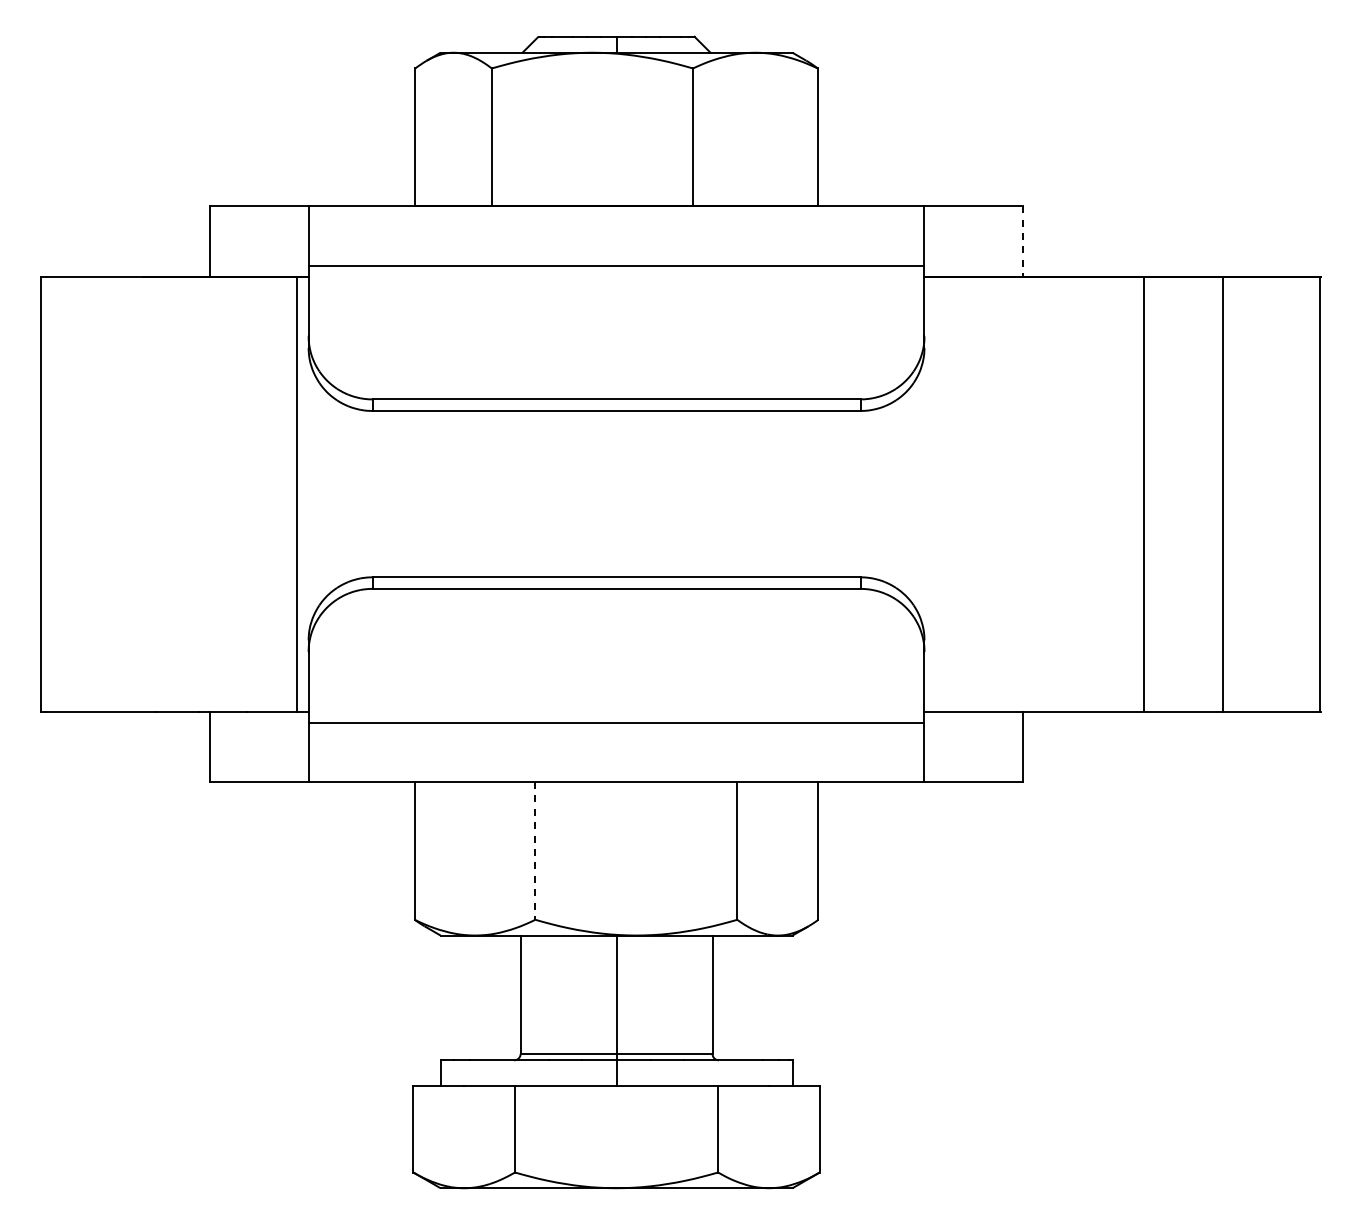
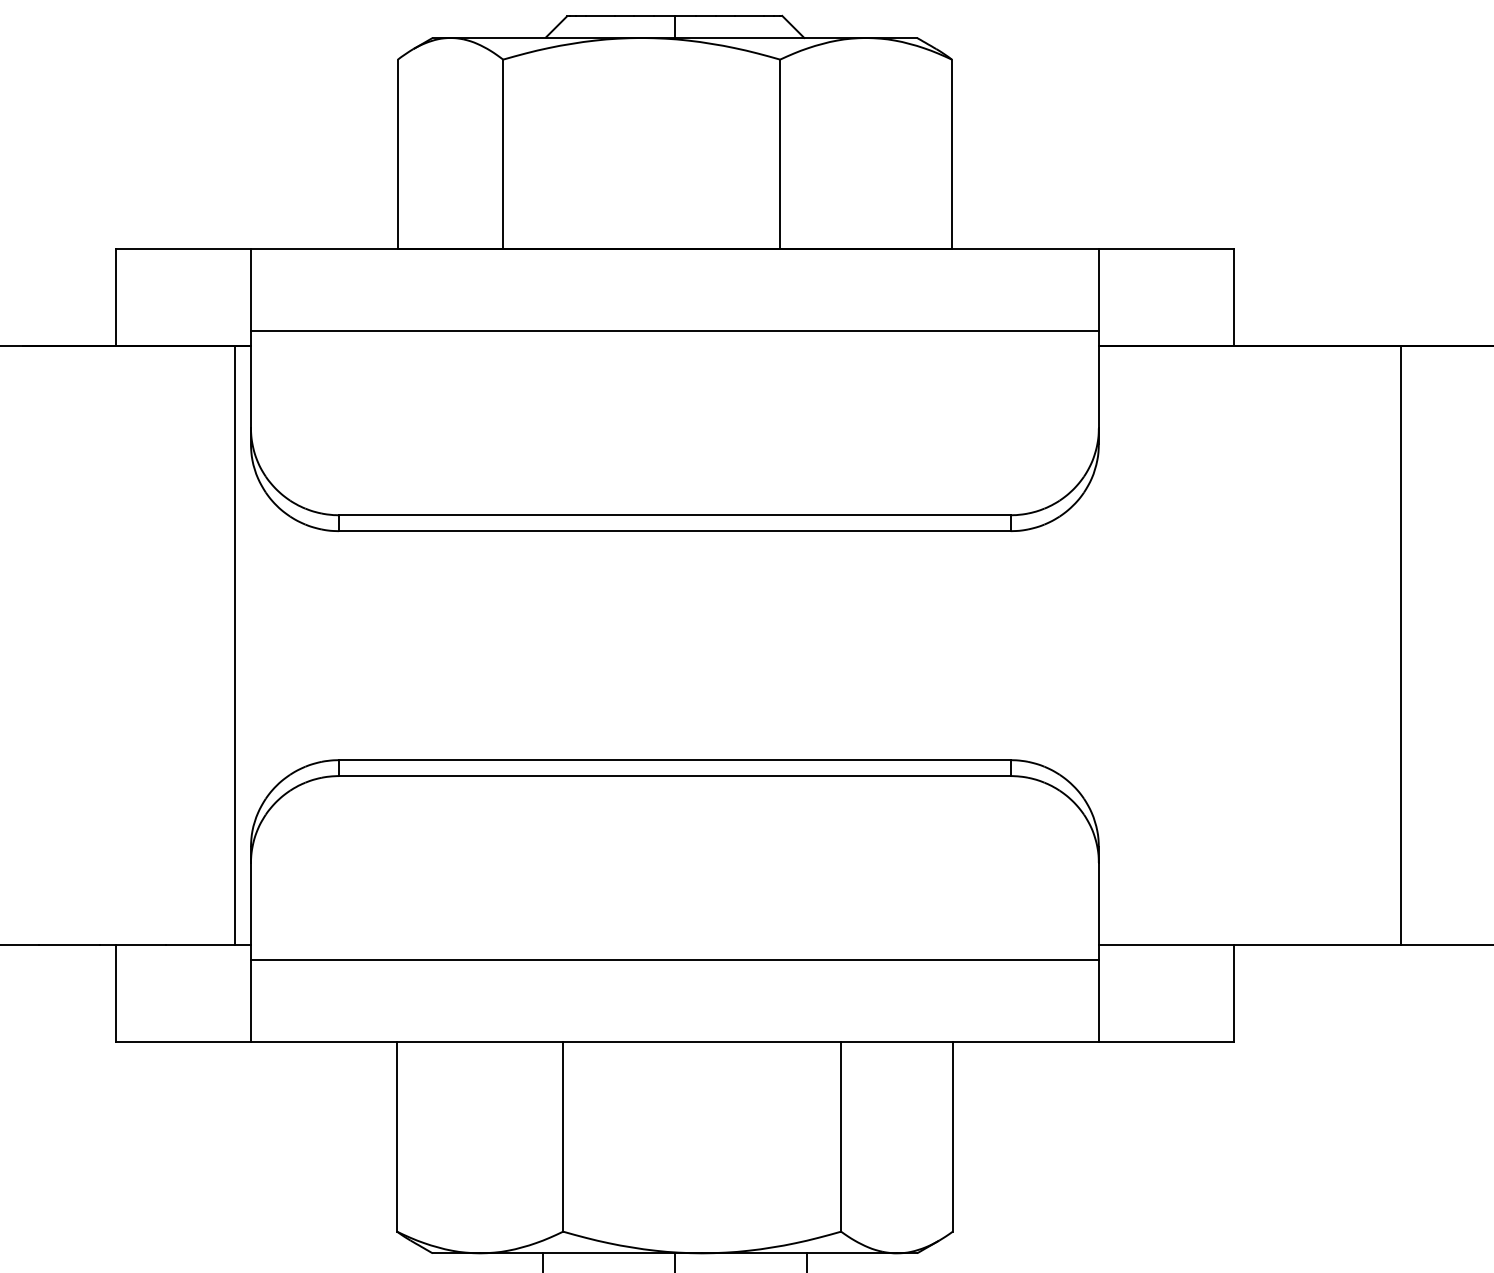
line: (1022, 241) -> (1233, 297), dashed -> solid
line: (535, 850) -> (563, 1136), dashed -> solid

